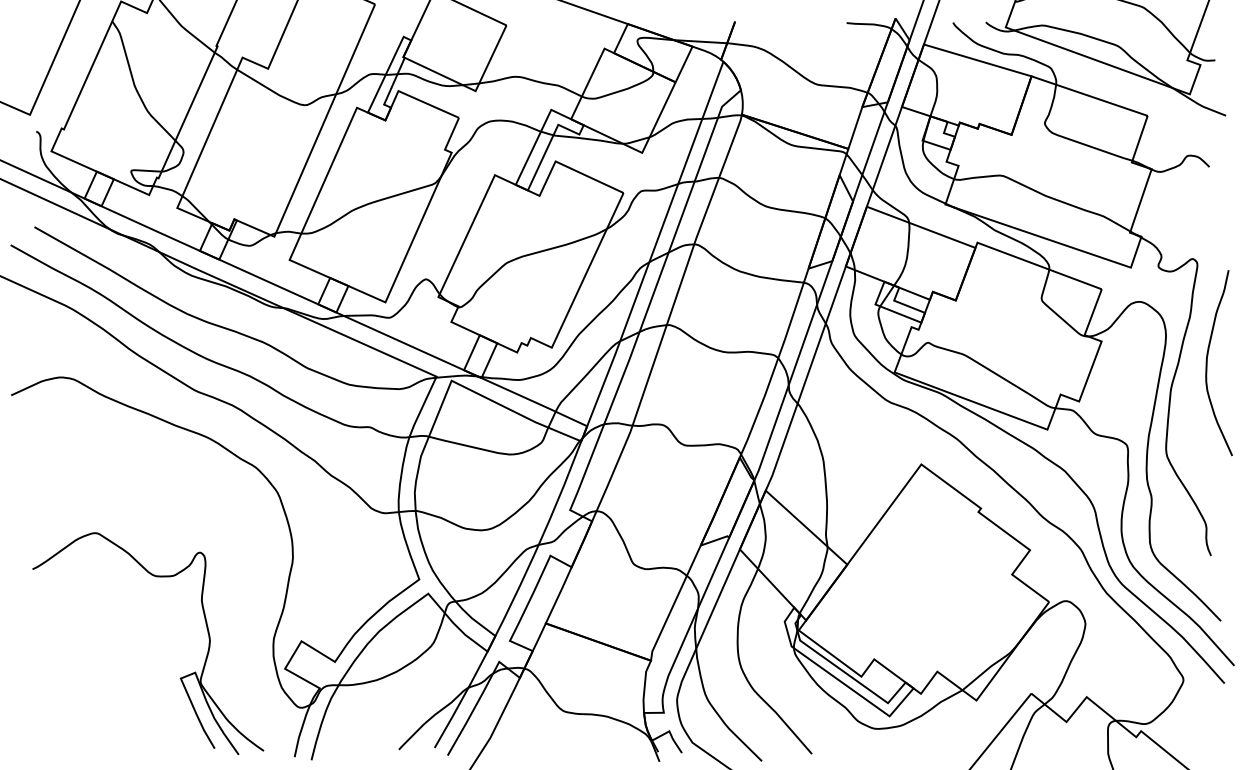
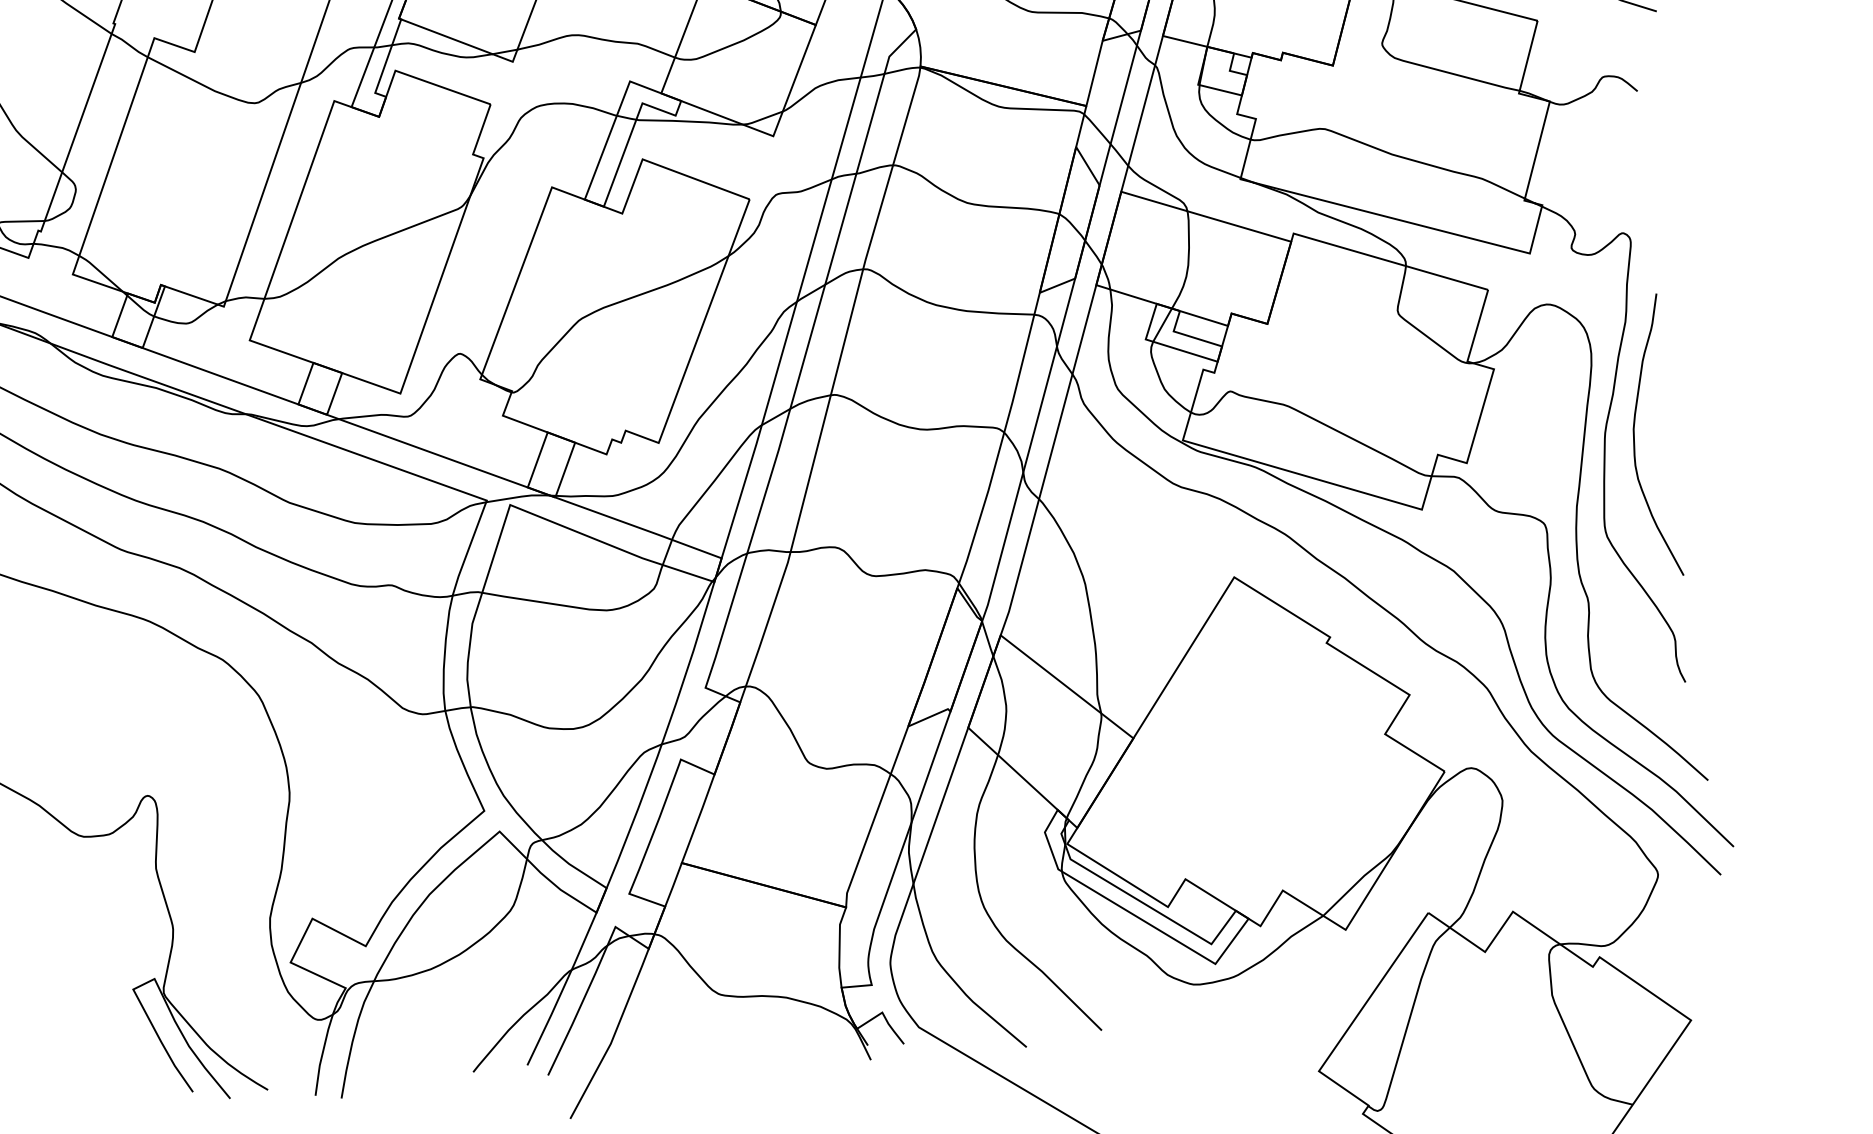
curve: (1207, 363) -> (1635, 437), moved

